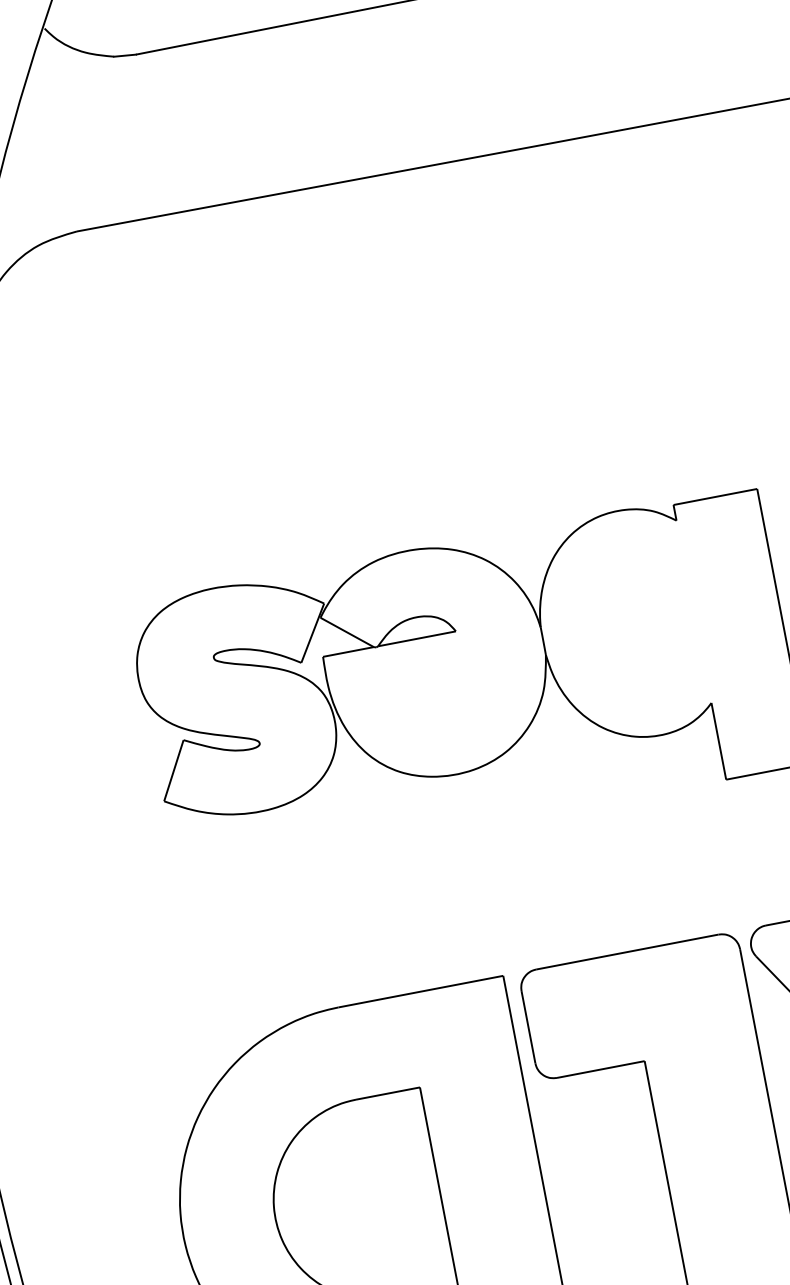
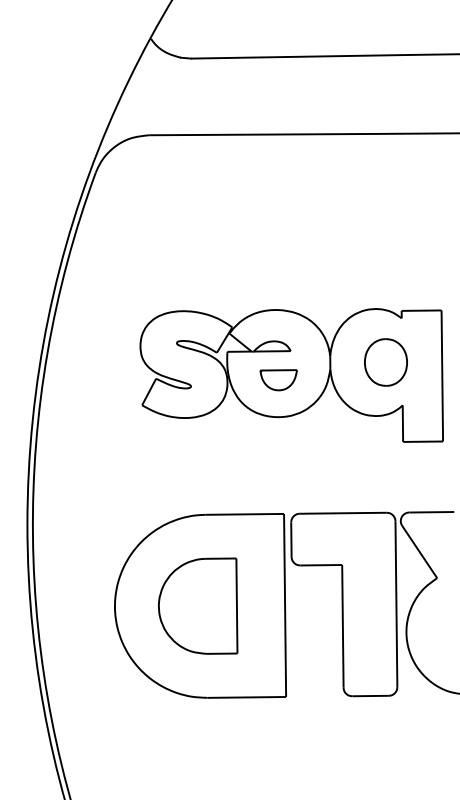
part: (659, 619) -> (385, 362), added
part: (441, 697) -> (278, 380), added

